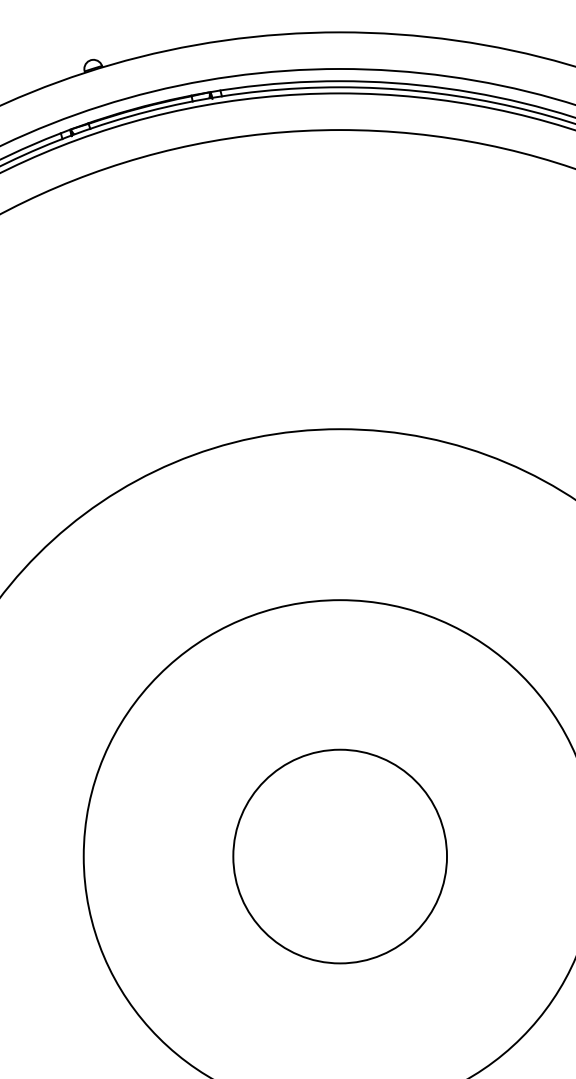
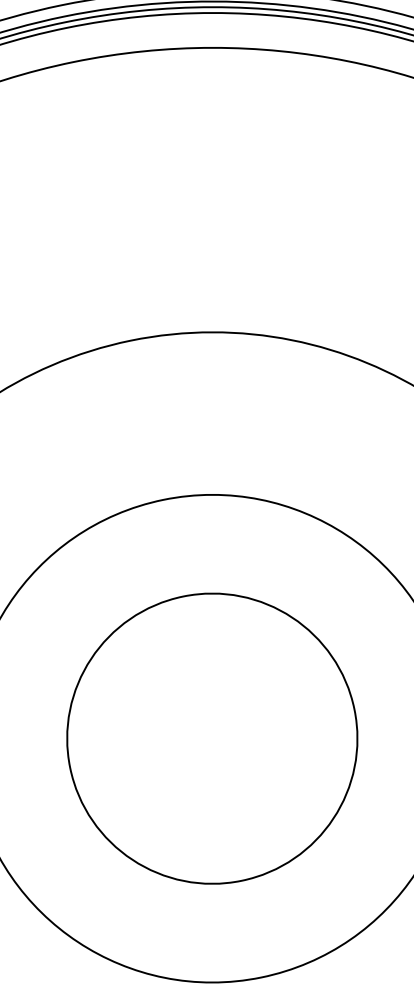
circle: (339, 856) -> (211, 738), size x1.43

